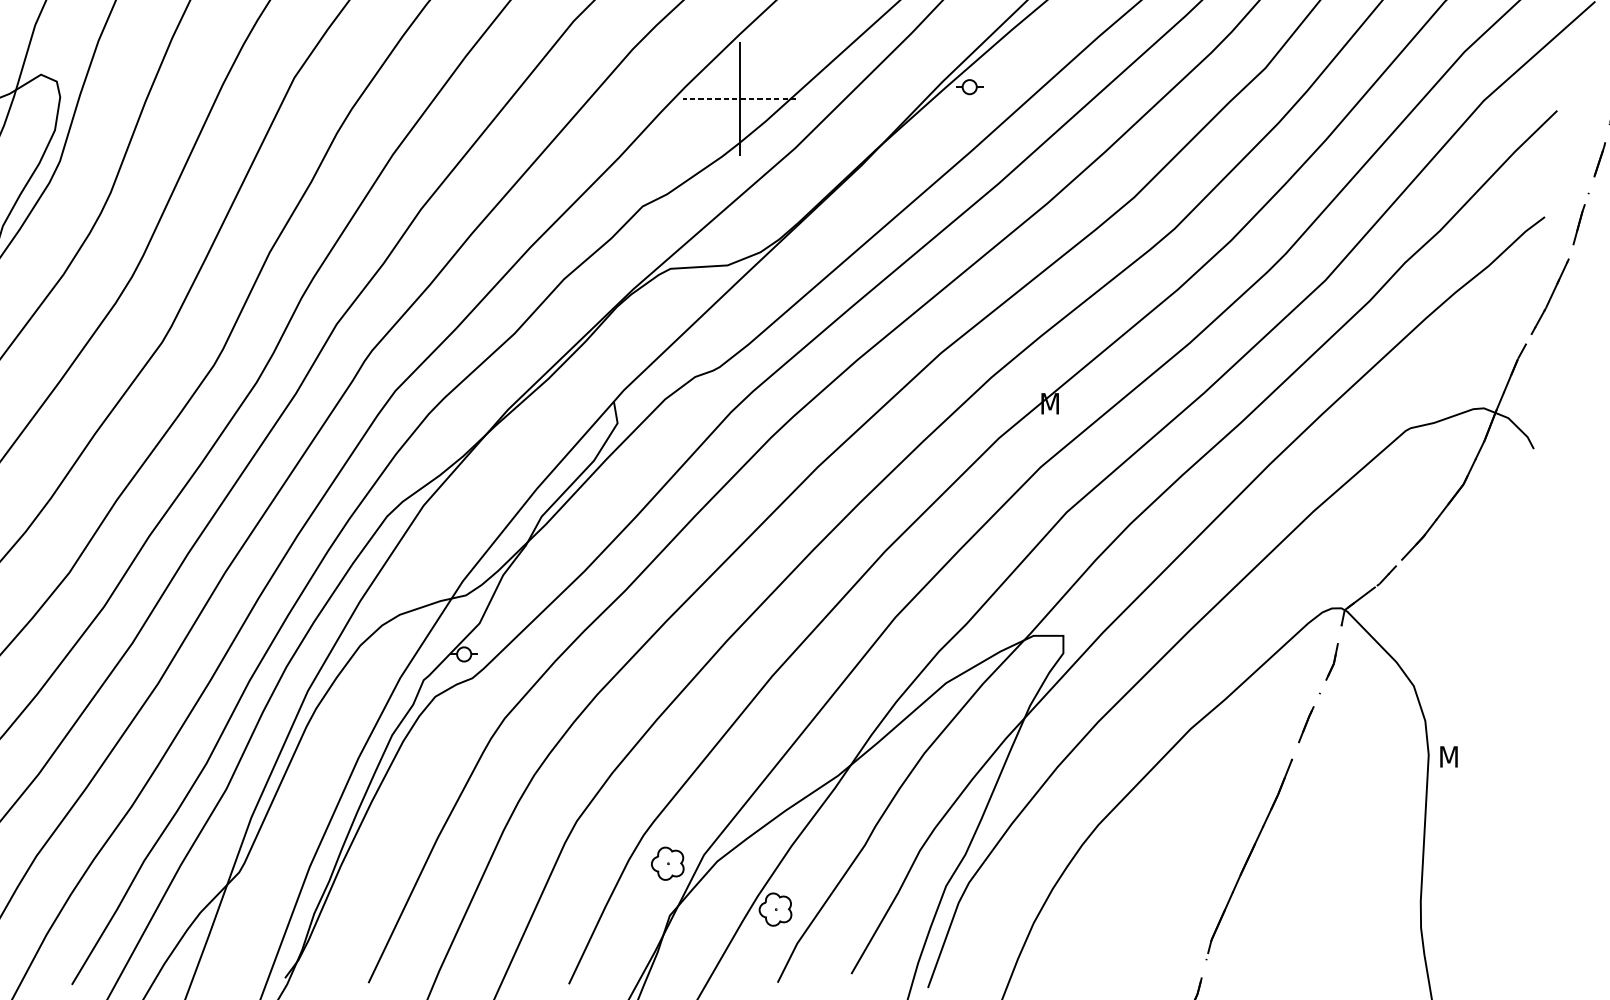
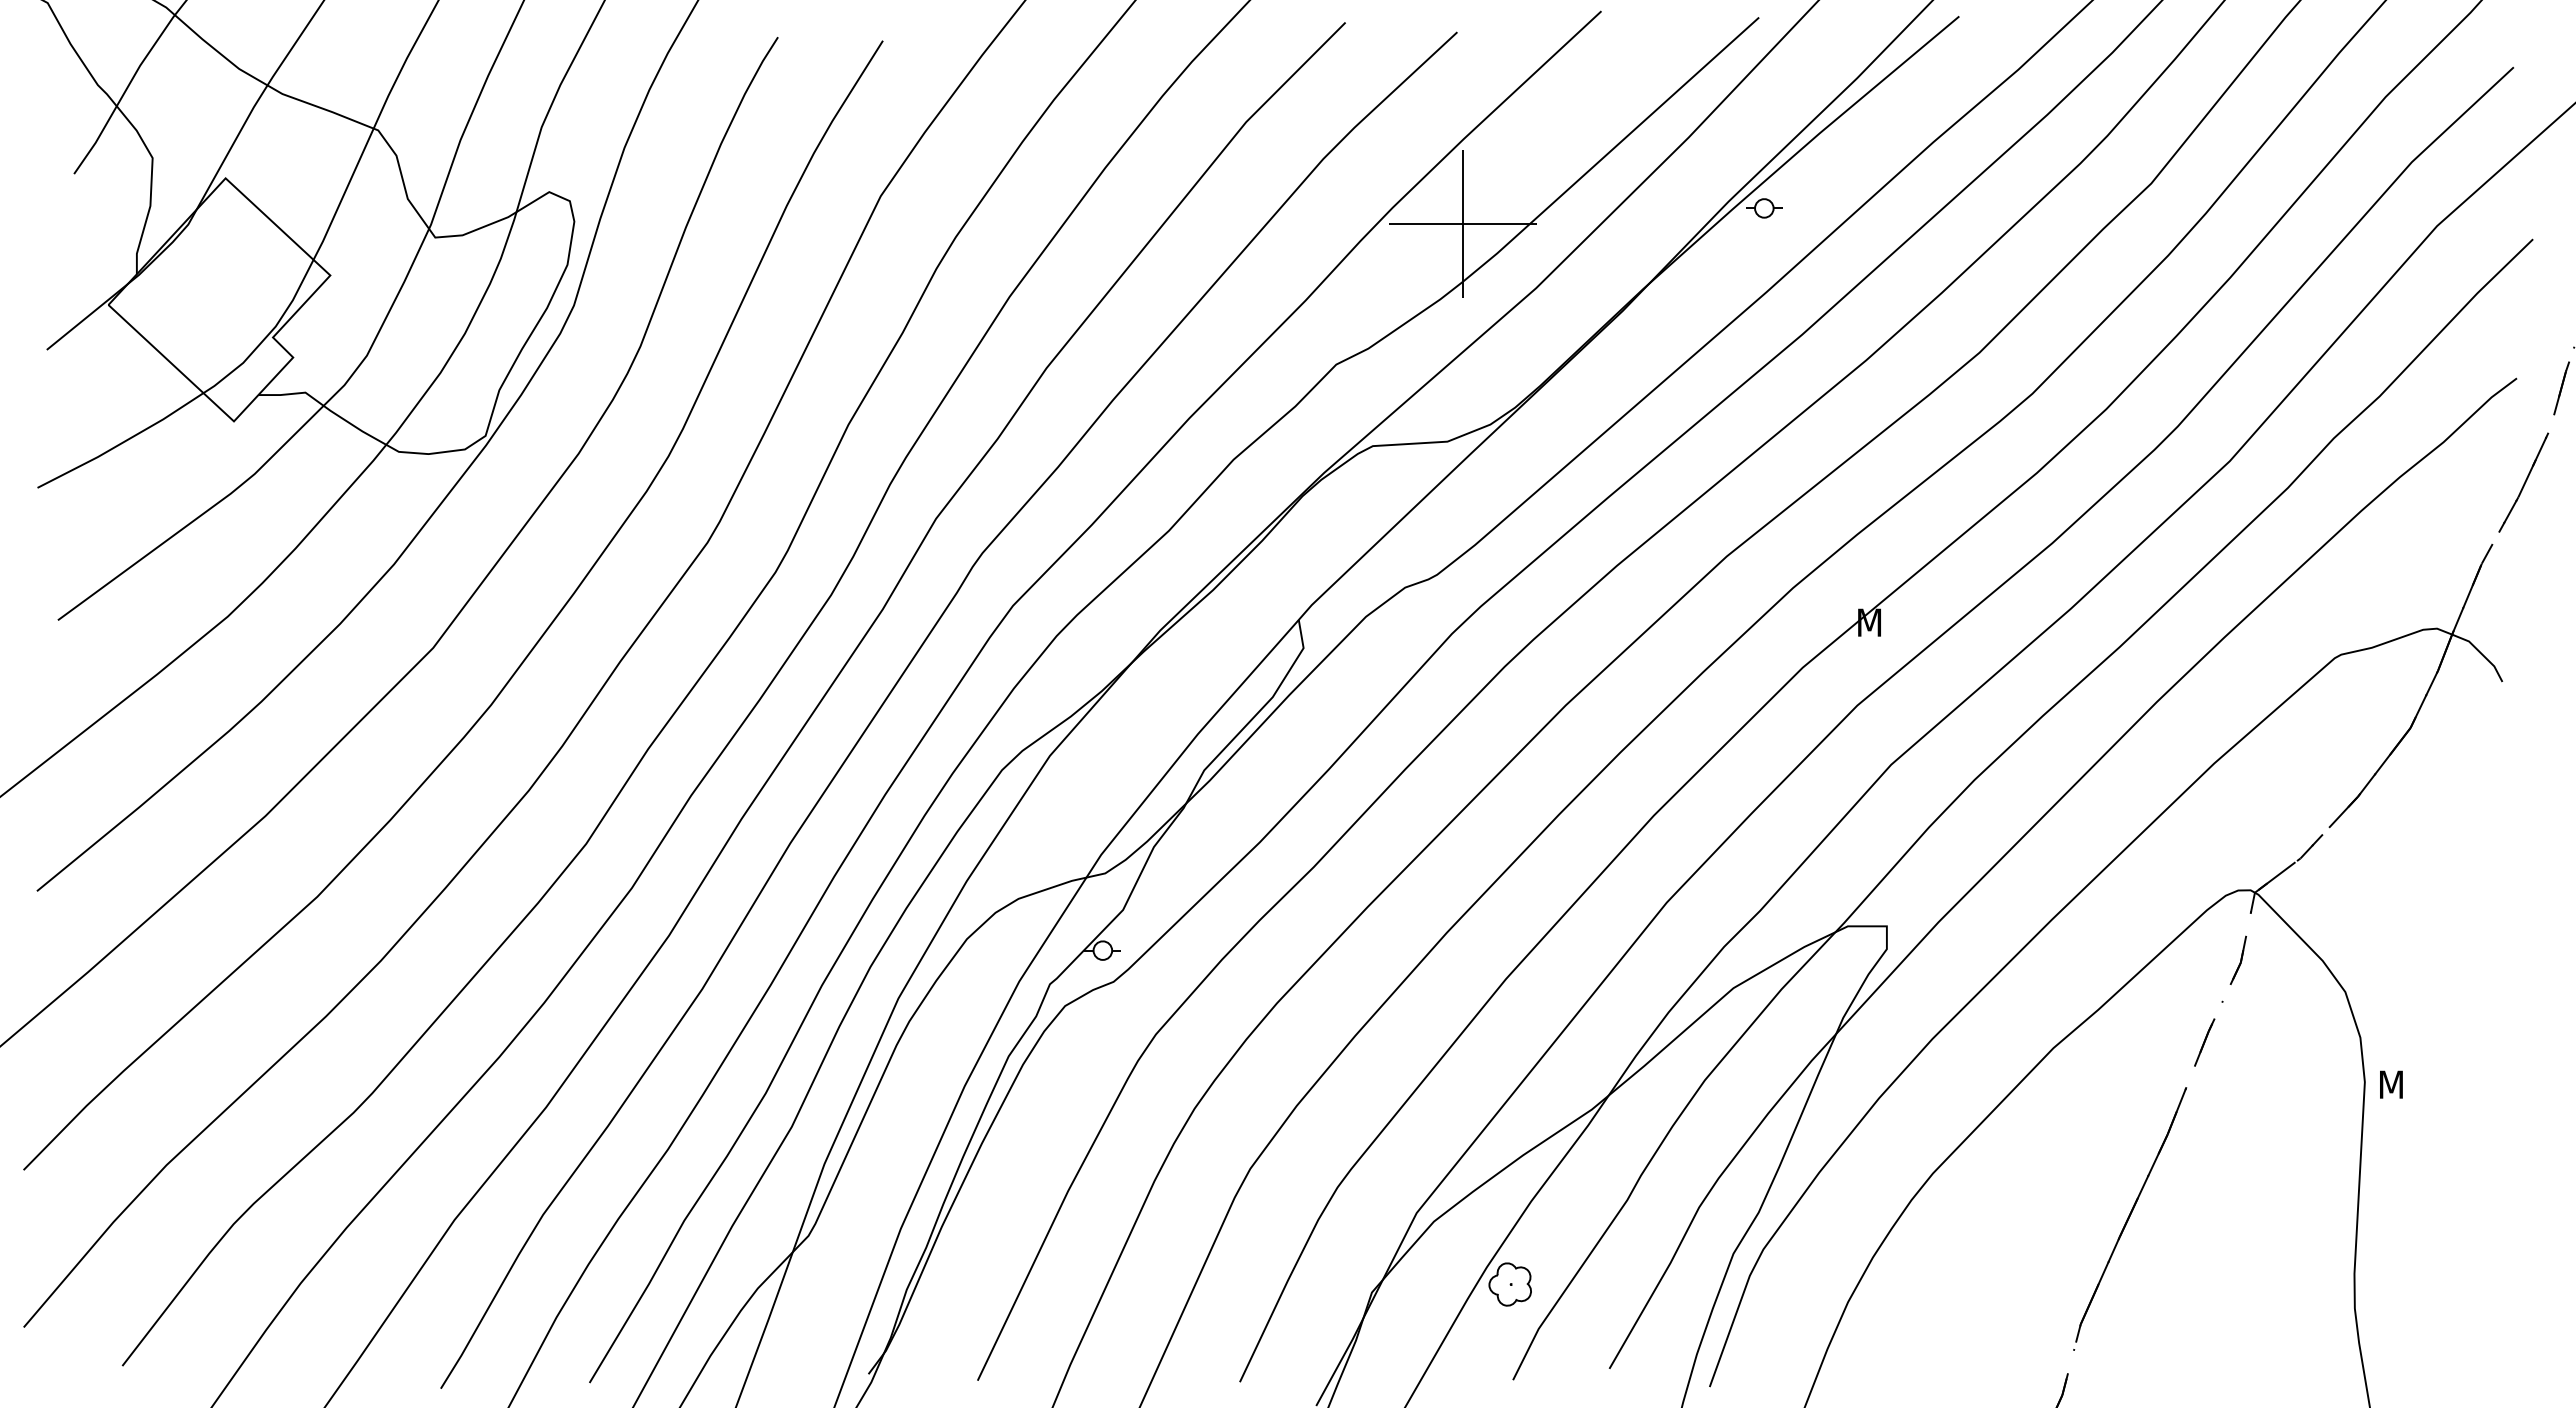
line: (739, 99) -> (1462, 224), dashed -> solid
part: (667, 863) -> (1368, 1224), removed

